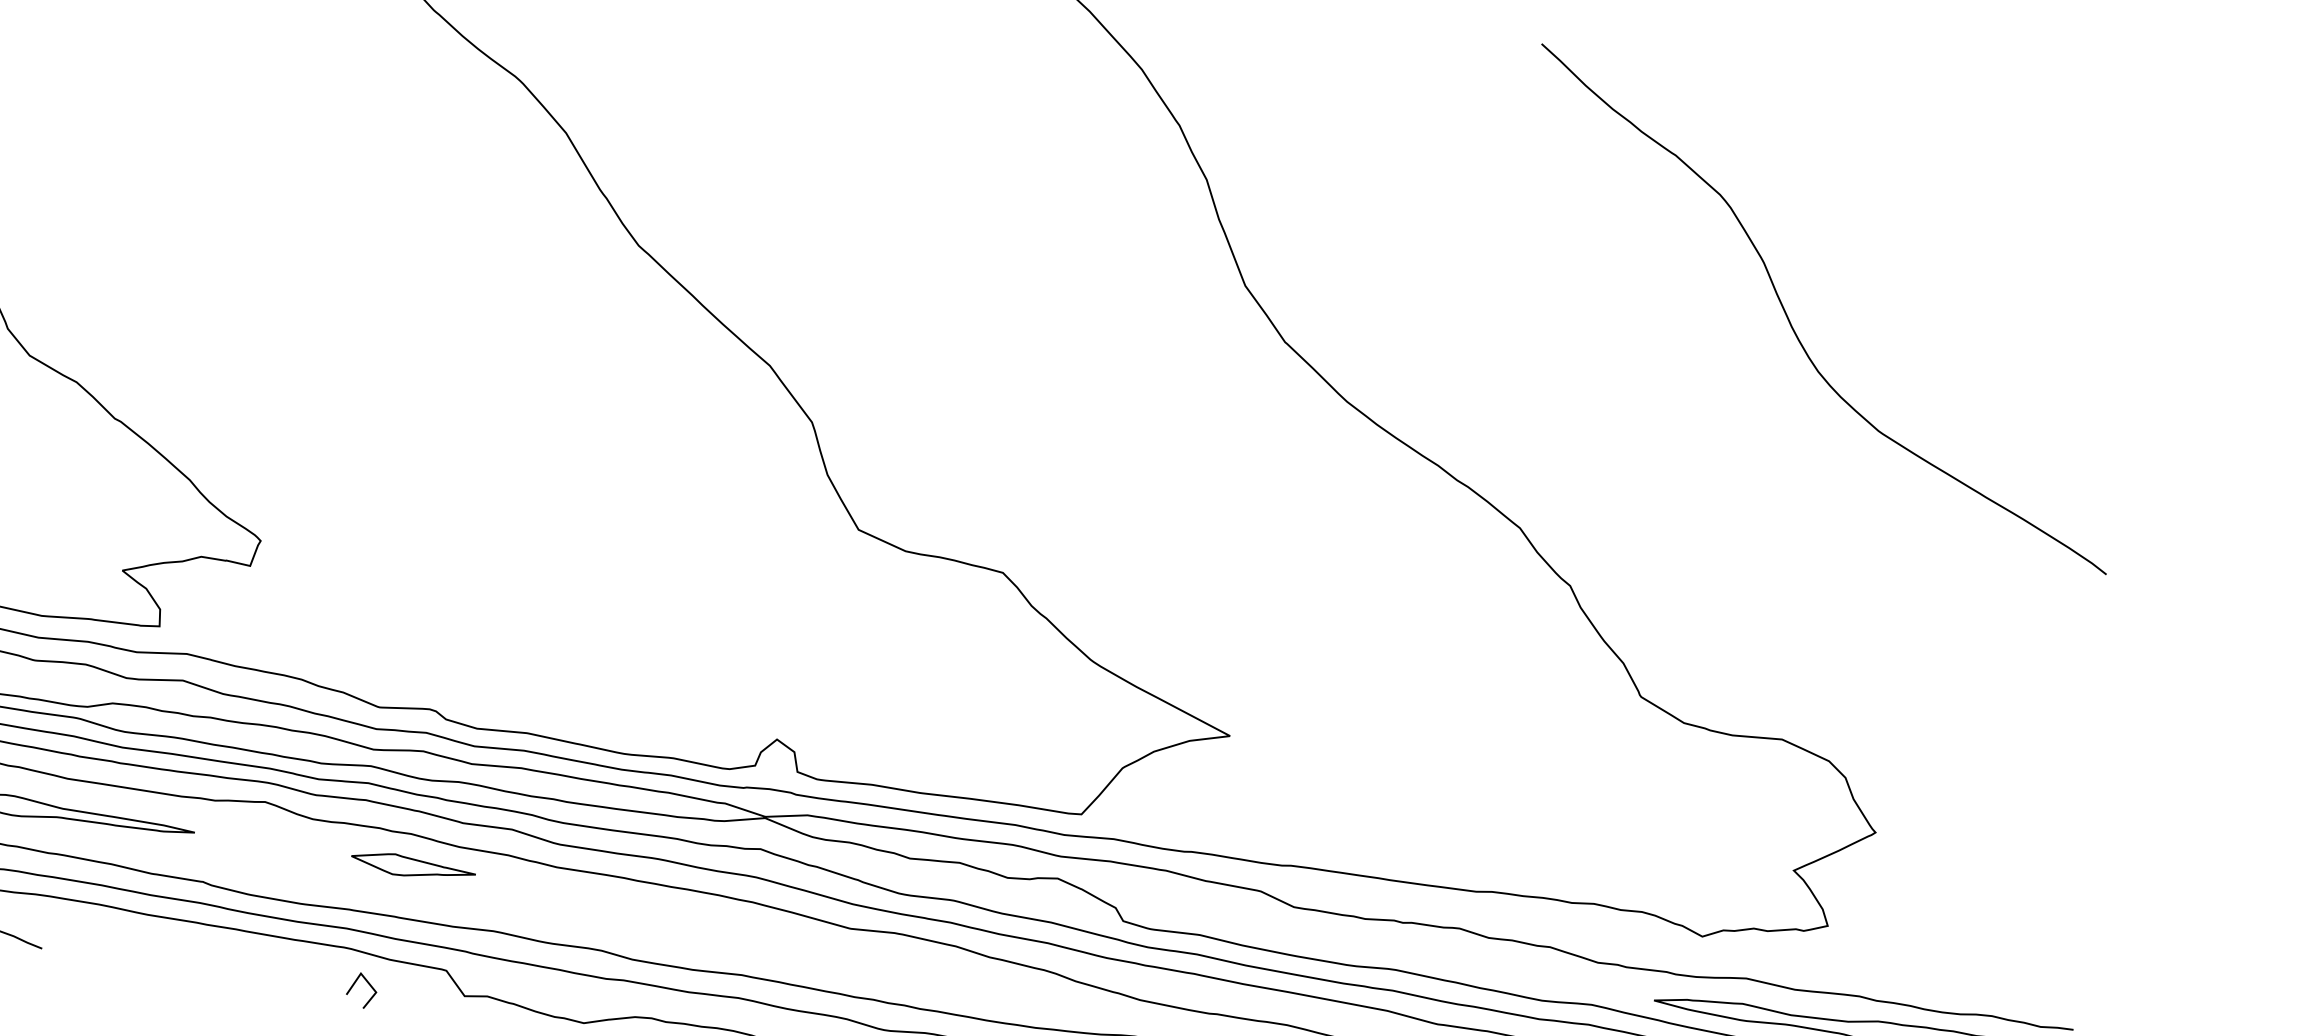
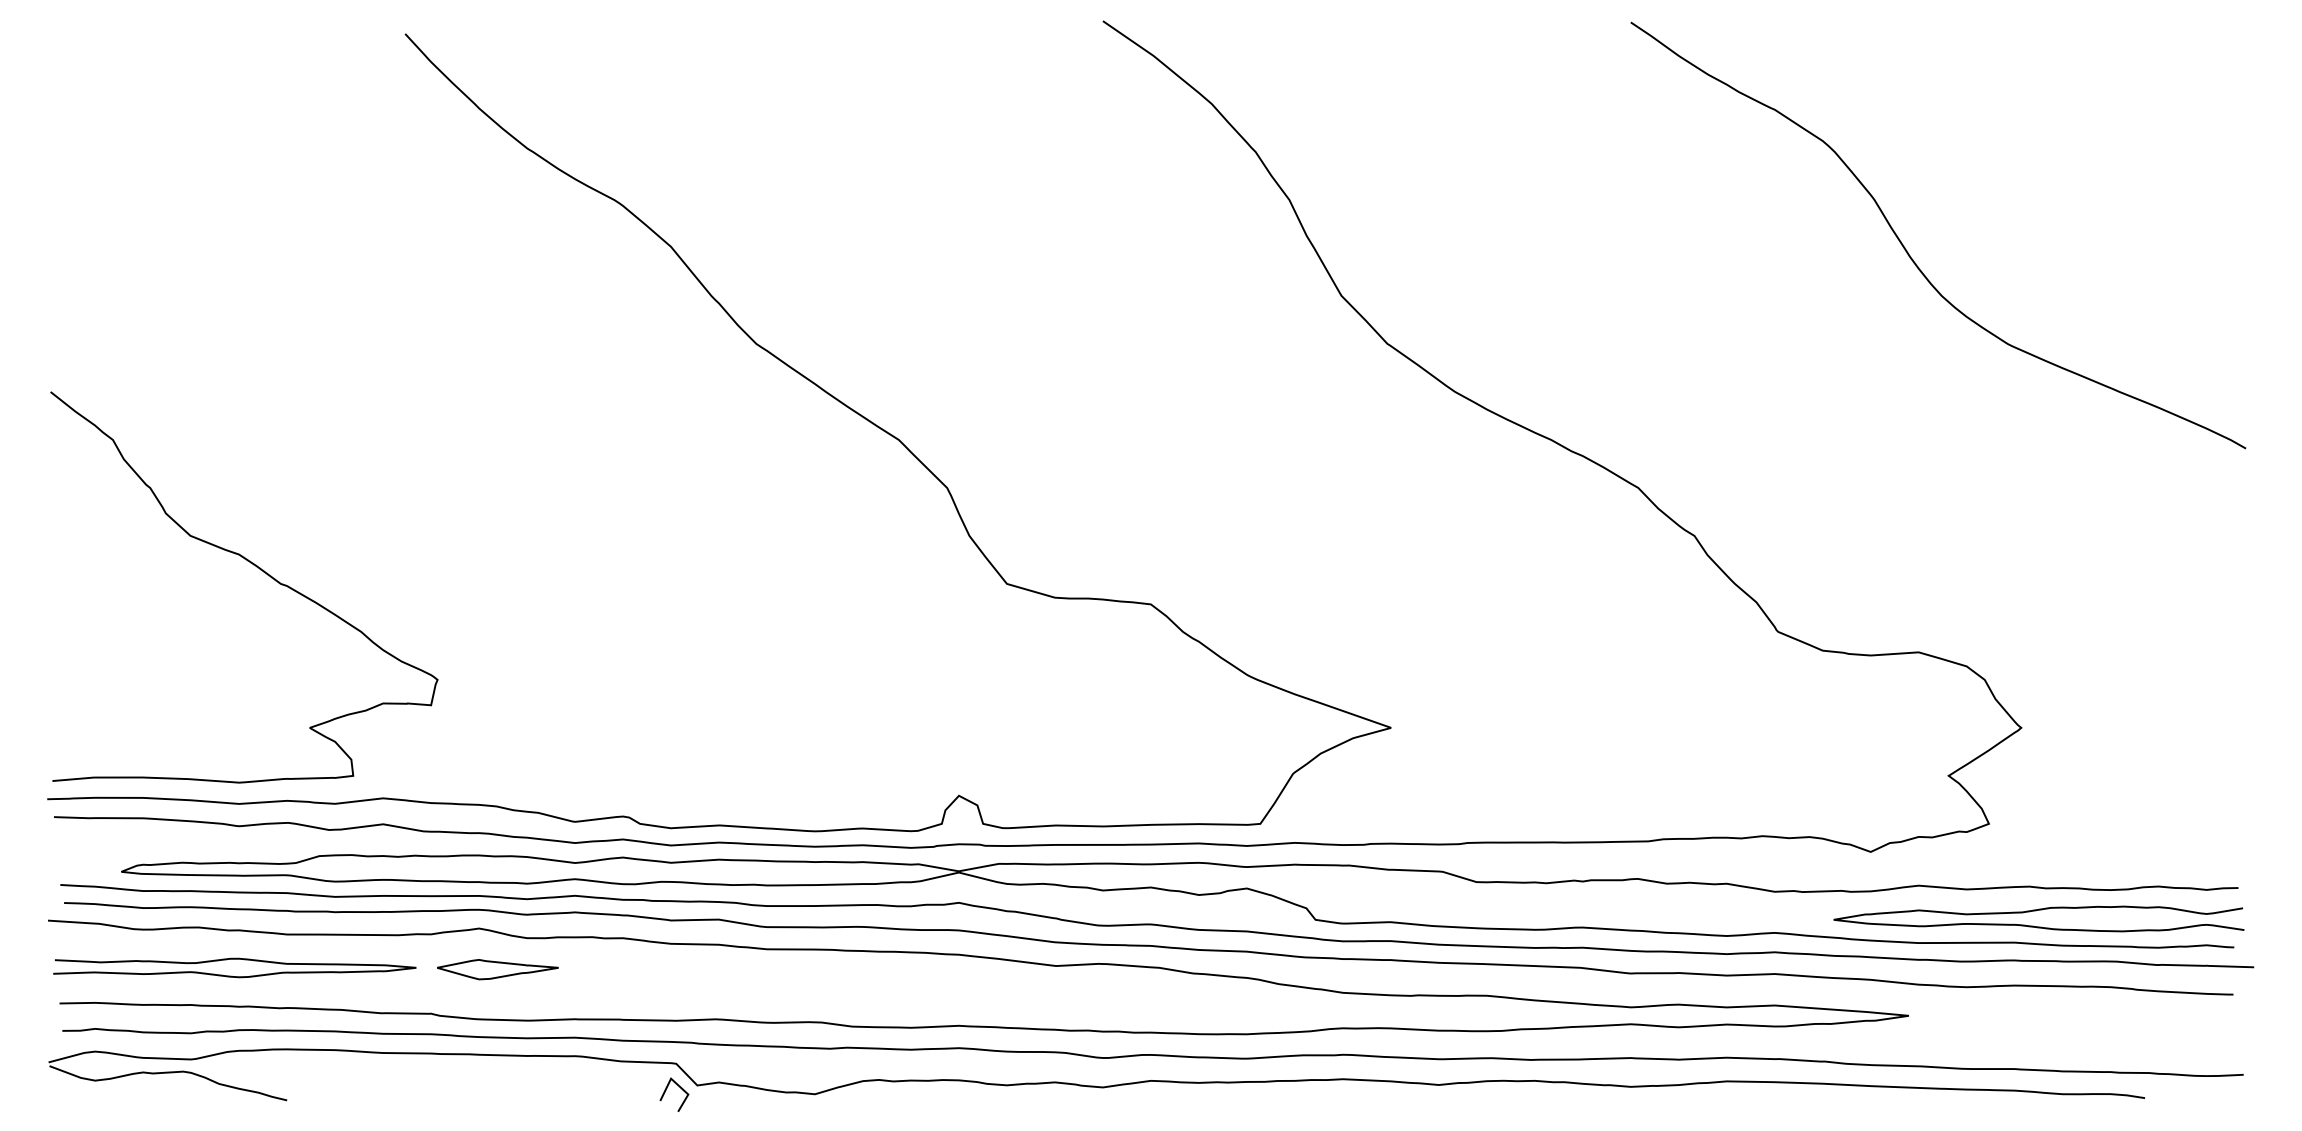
curve: (1792, 325) -> (1910, 255), moved
part: (412, 866) -> (497, 969), moved
line: (369, 985) -> (680, 1088), moved

